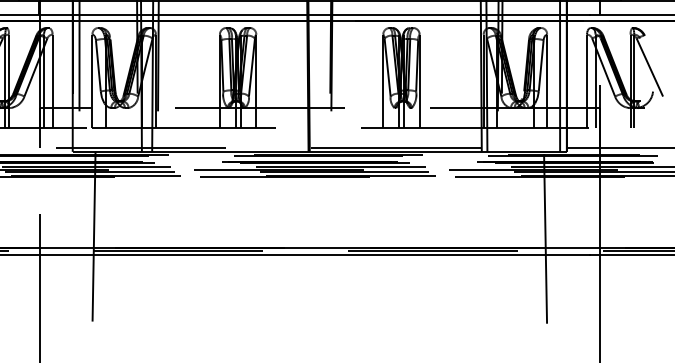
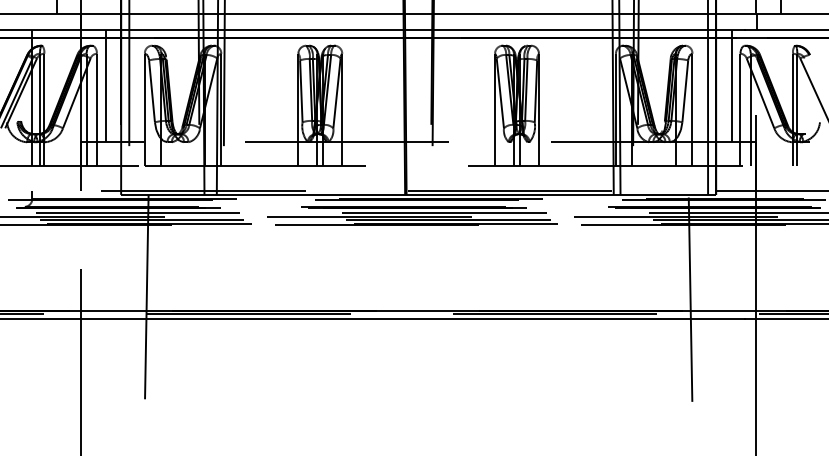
line: (59, 61) -> (105, 85), added
line: (579, 61) -> (731, 85), added

